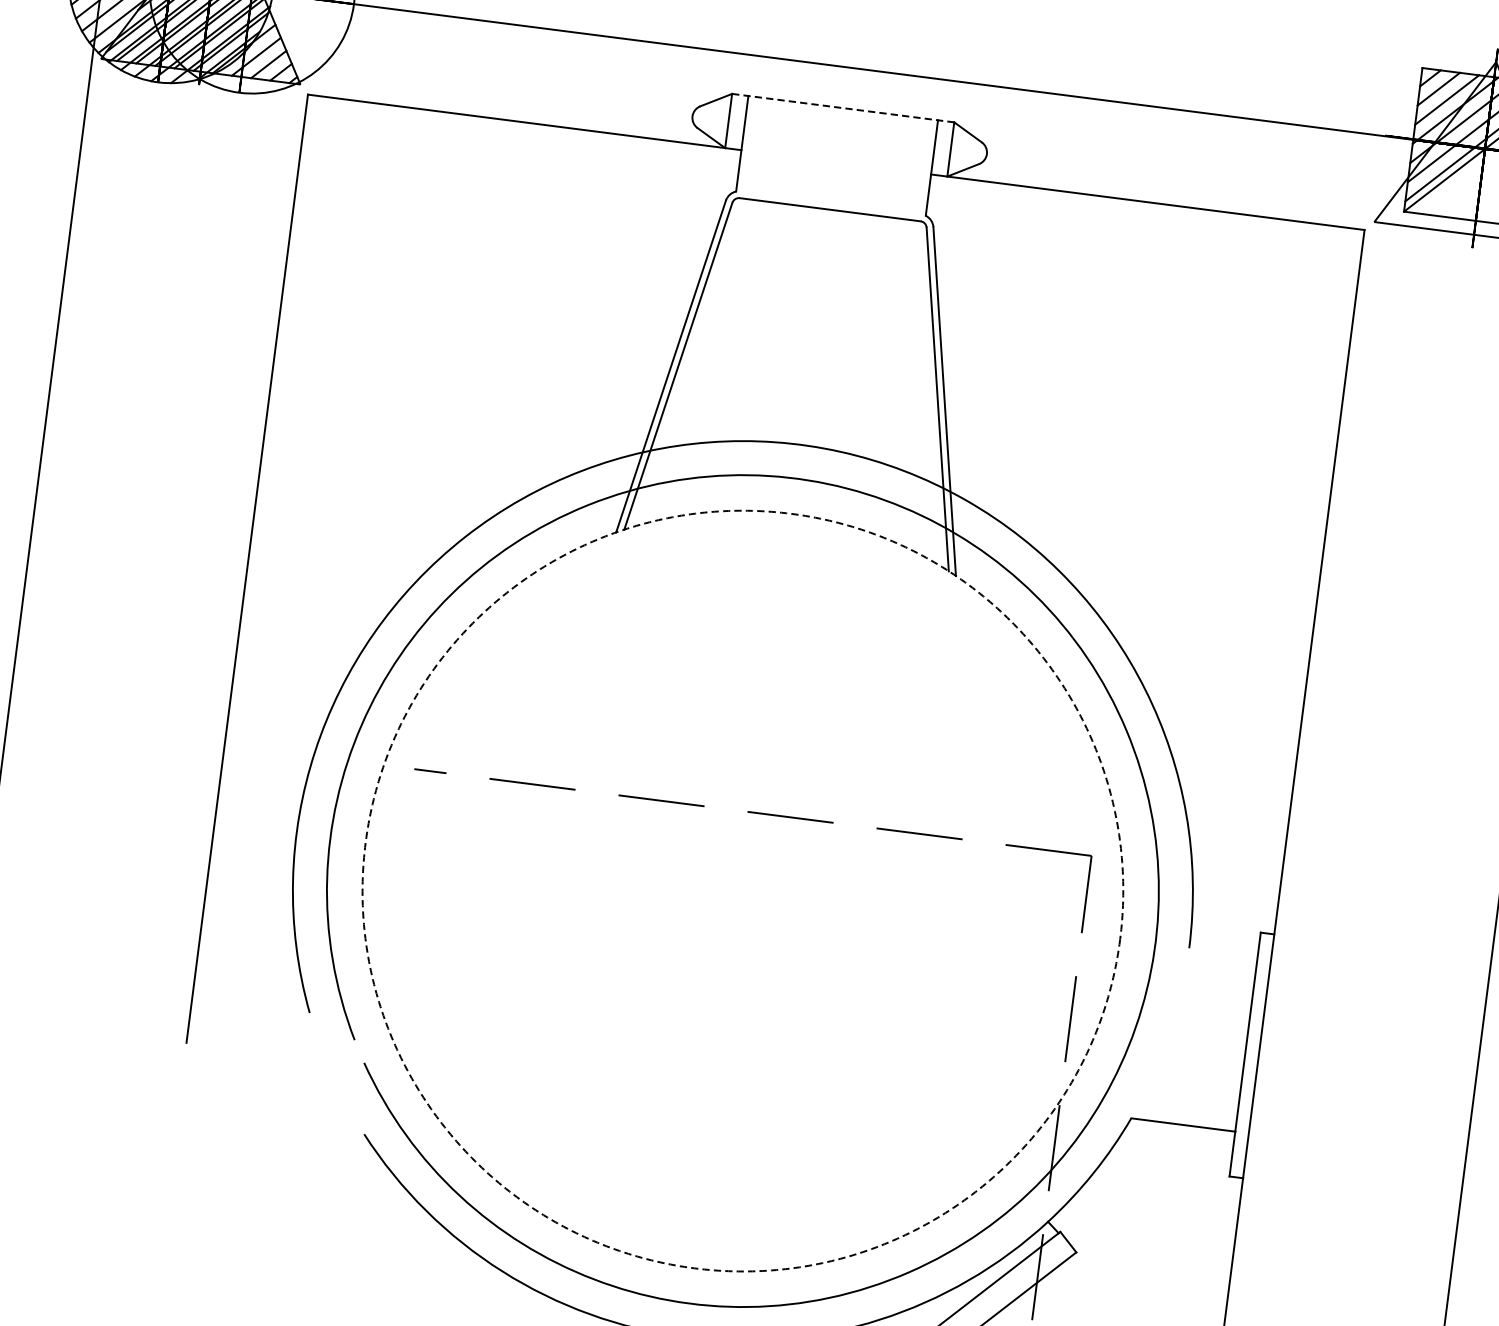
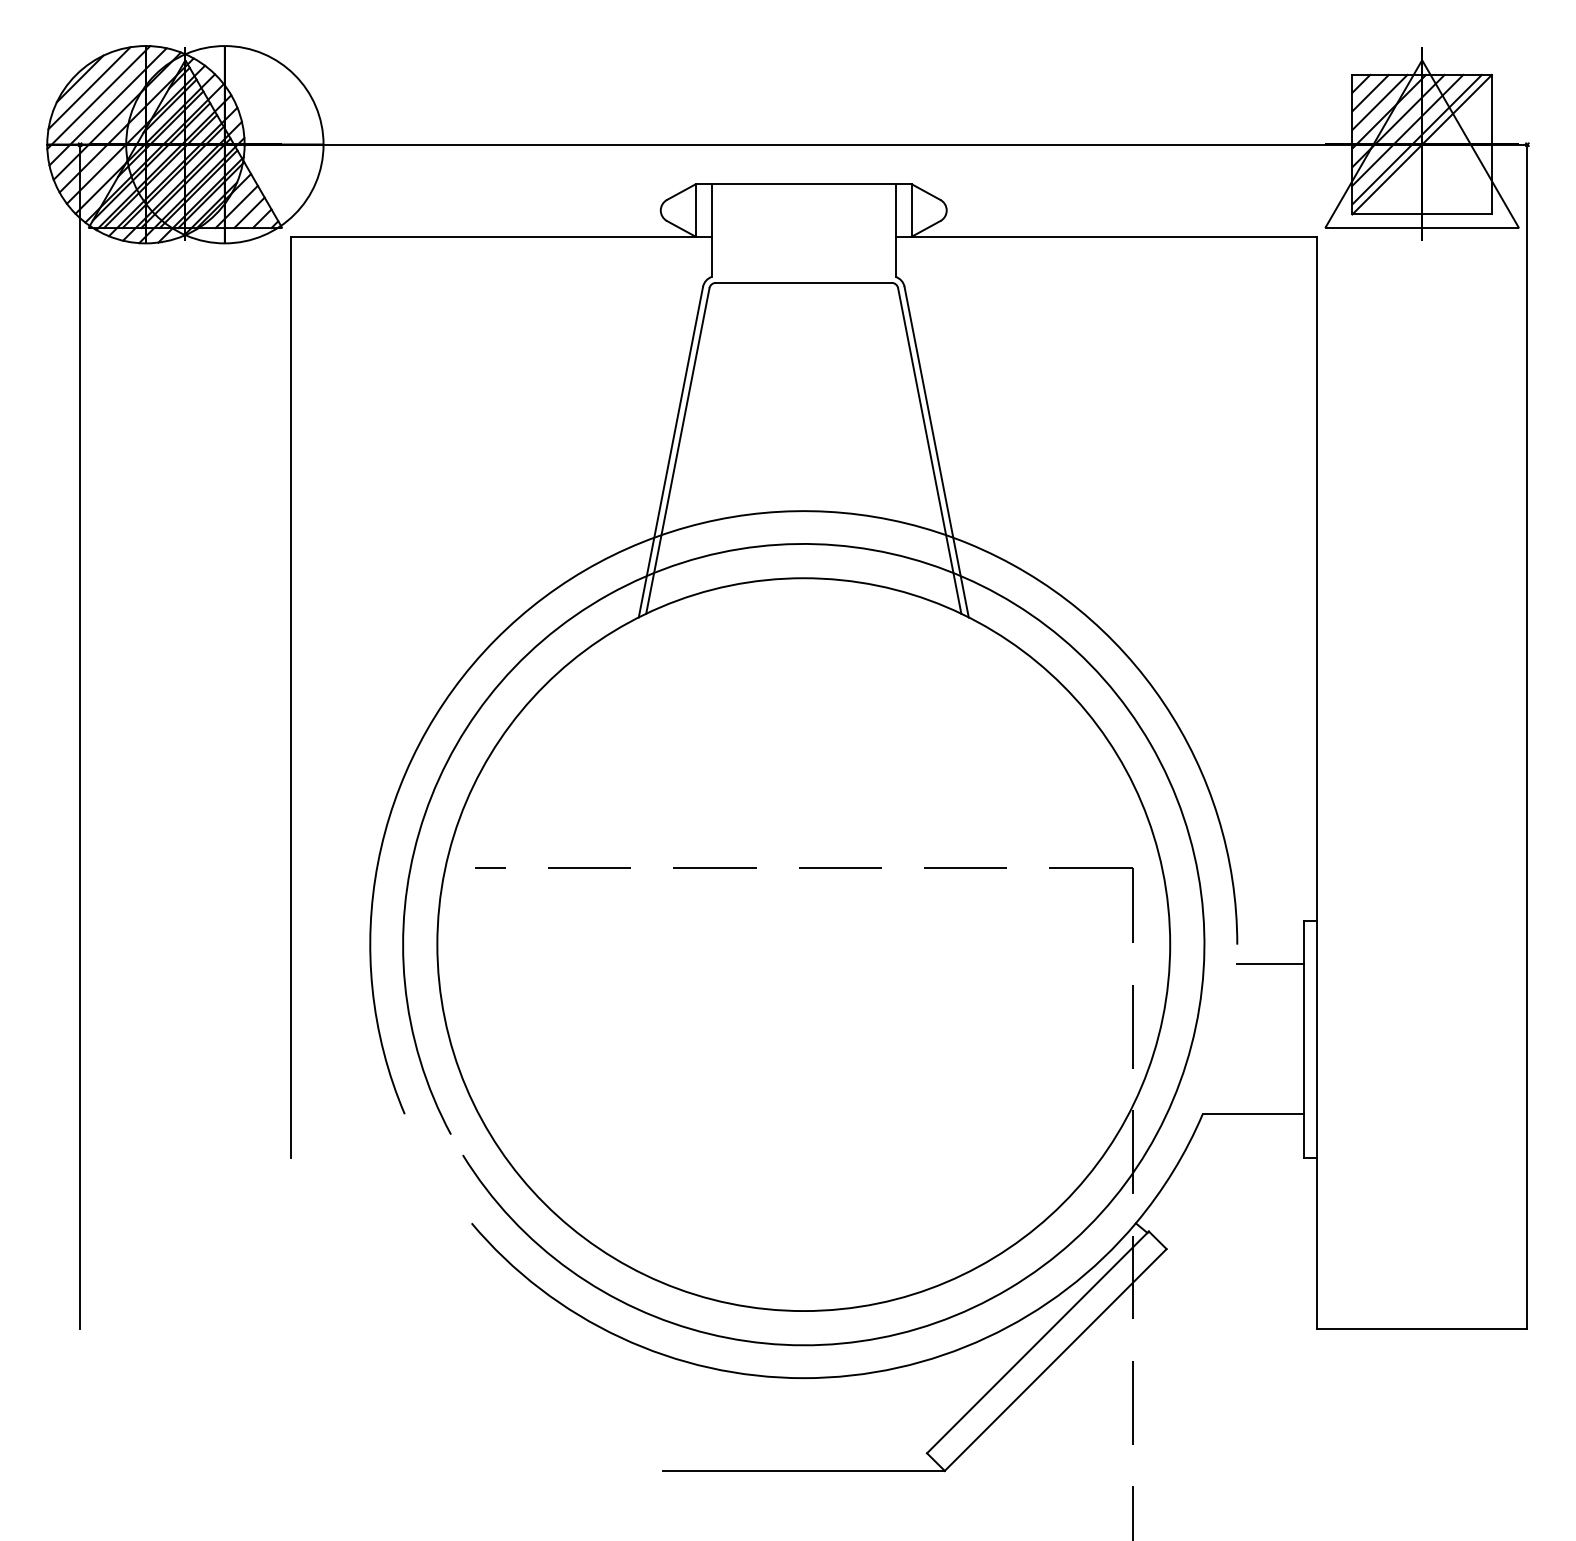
line: (842, 108) -> (803, 184), dashed -> solid
circle: (742, 890) -> (803, 944), dashed -> solid
line: (1219, 972) -> (1269, 964), added

